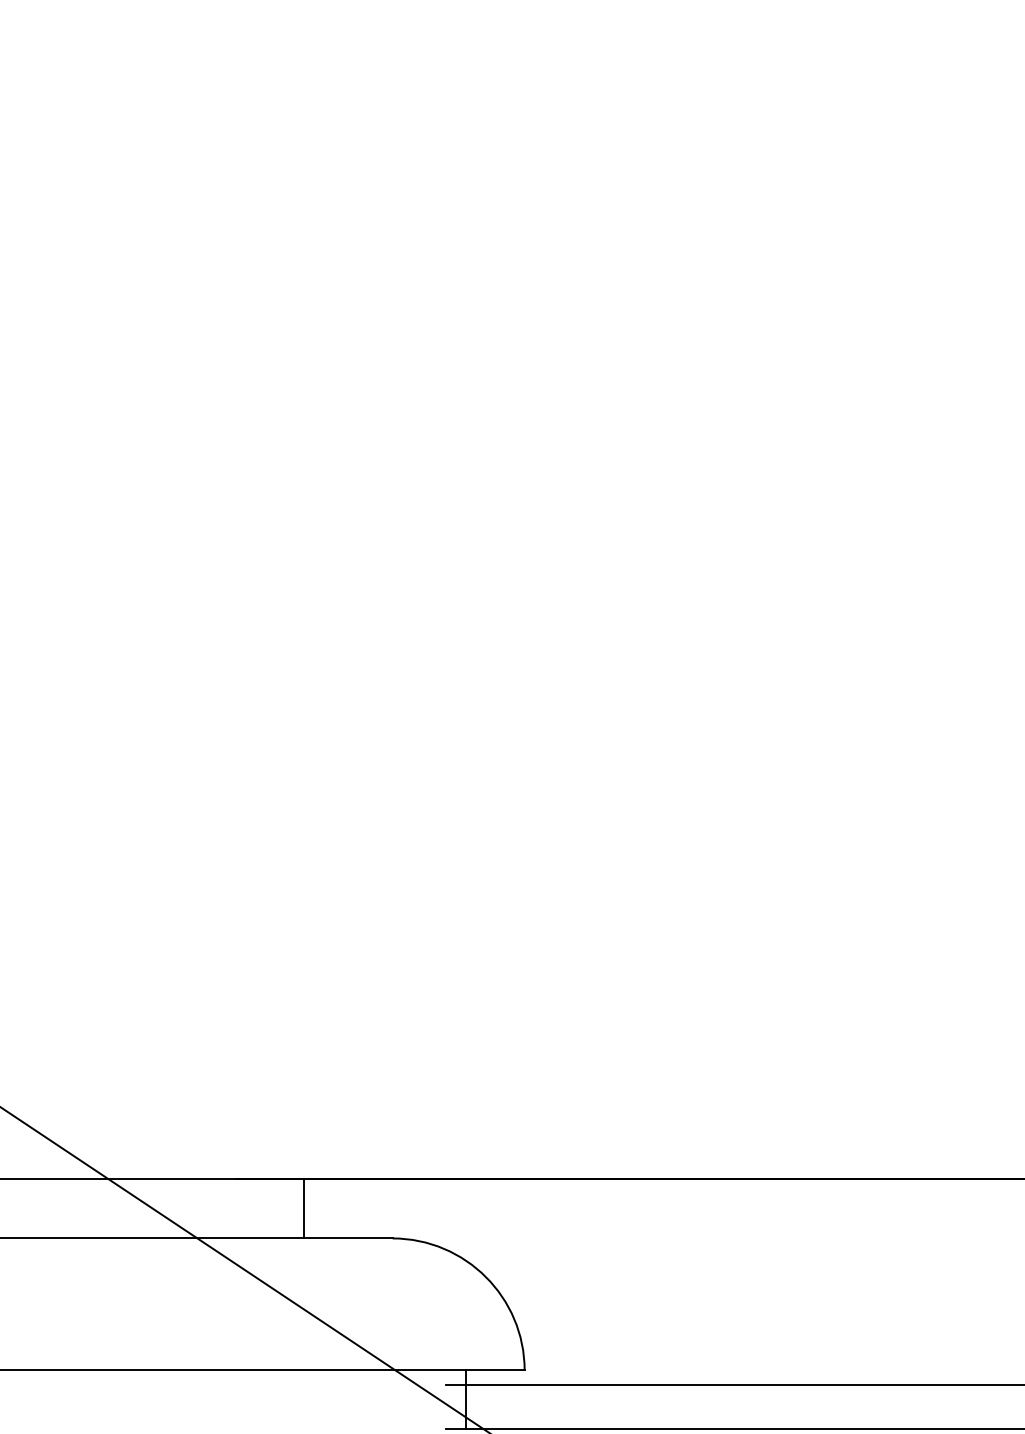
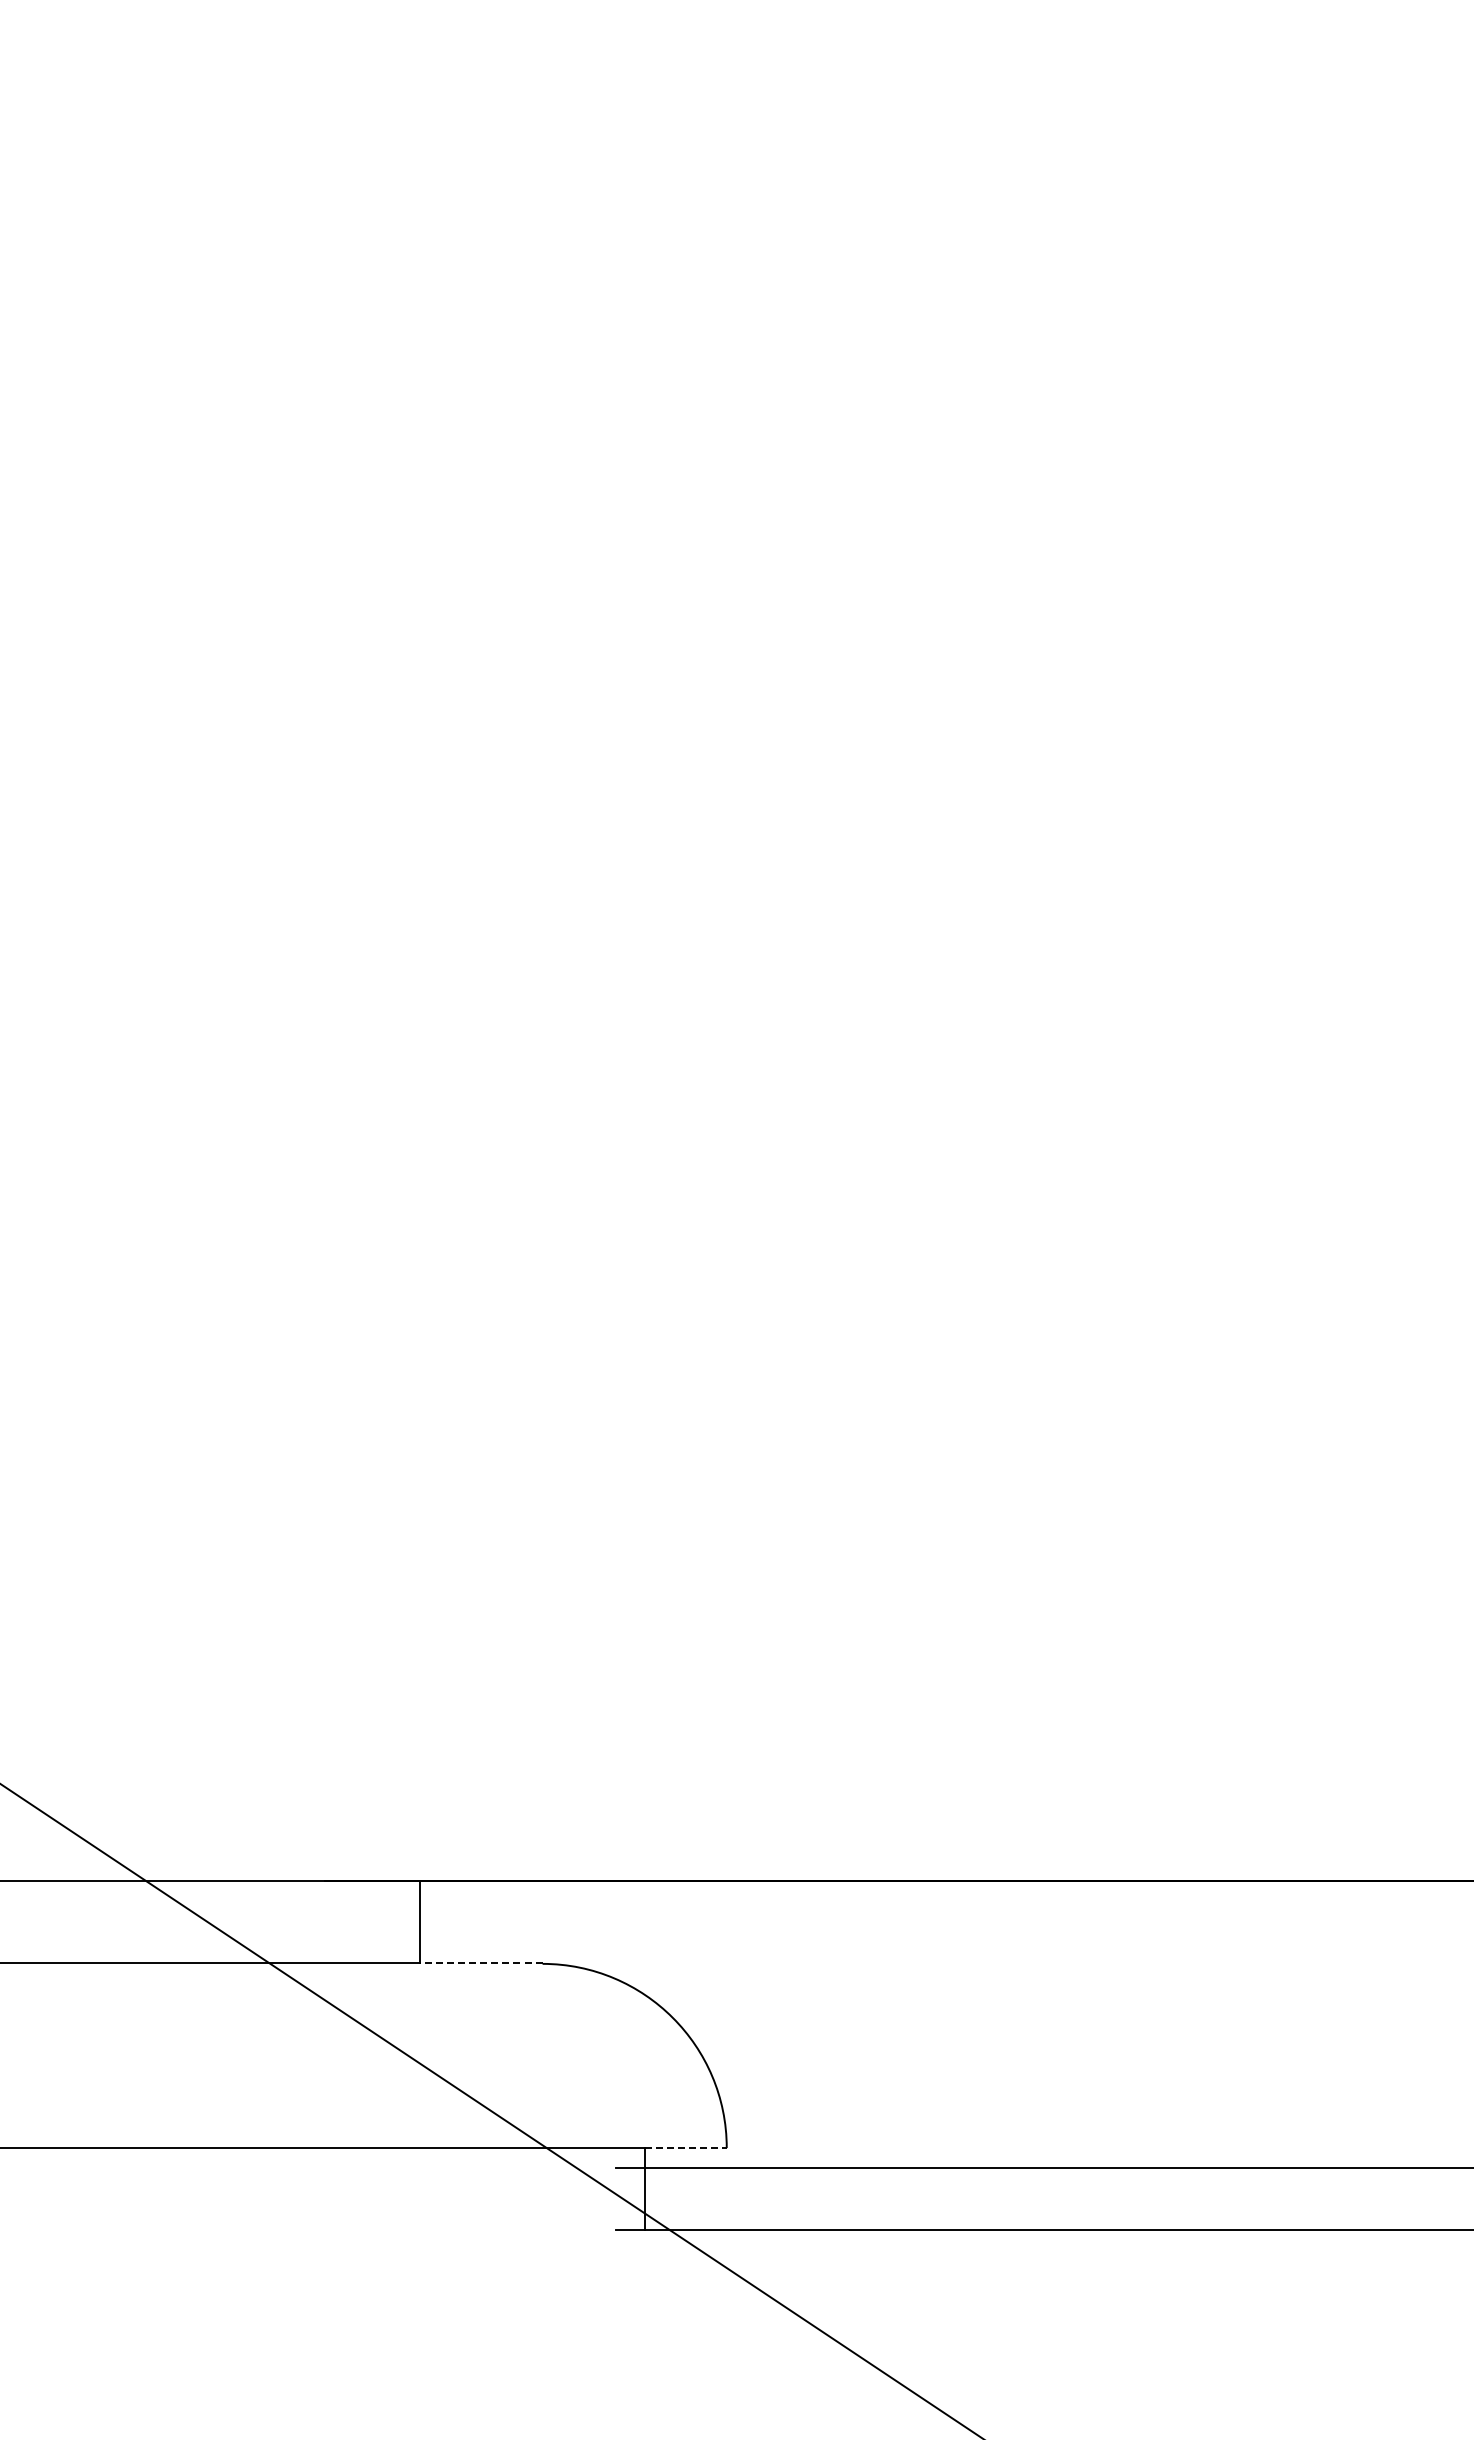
line: (348, 1238) -> (481, 1963), solid -> dashed
line: (495, 1370) -> (686, 2148), solid -> dashed

